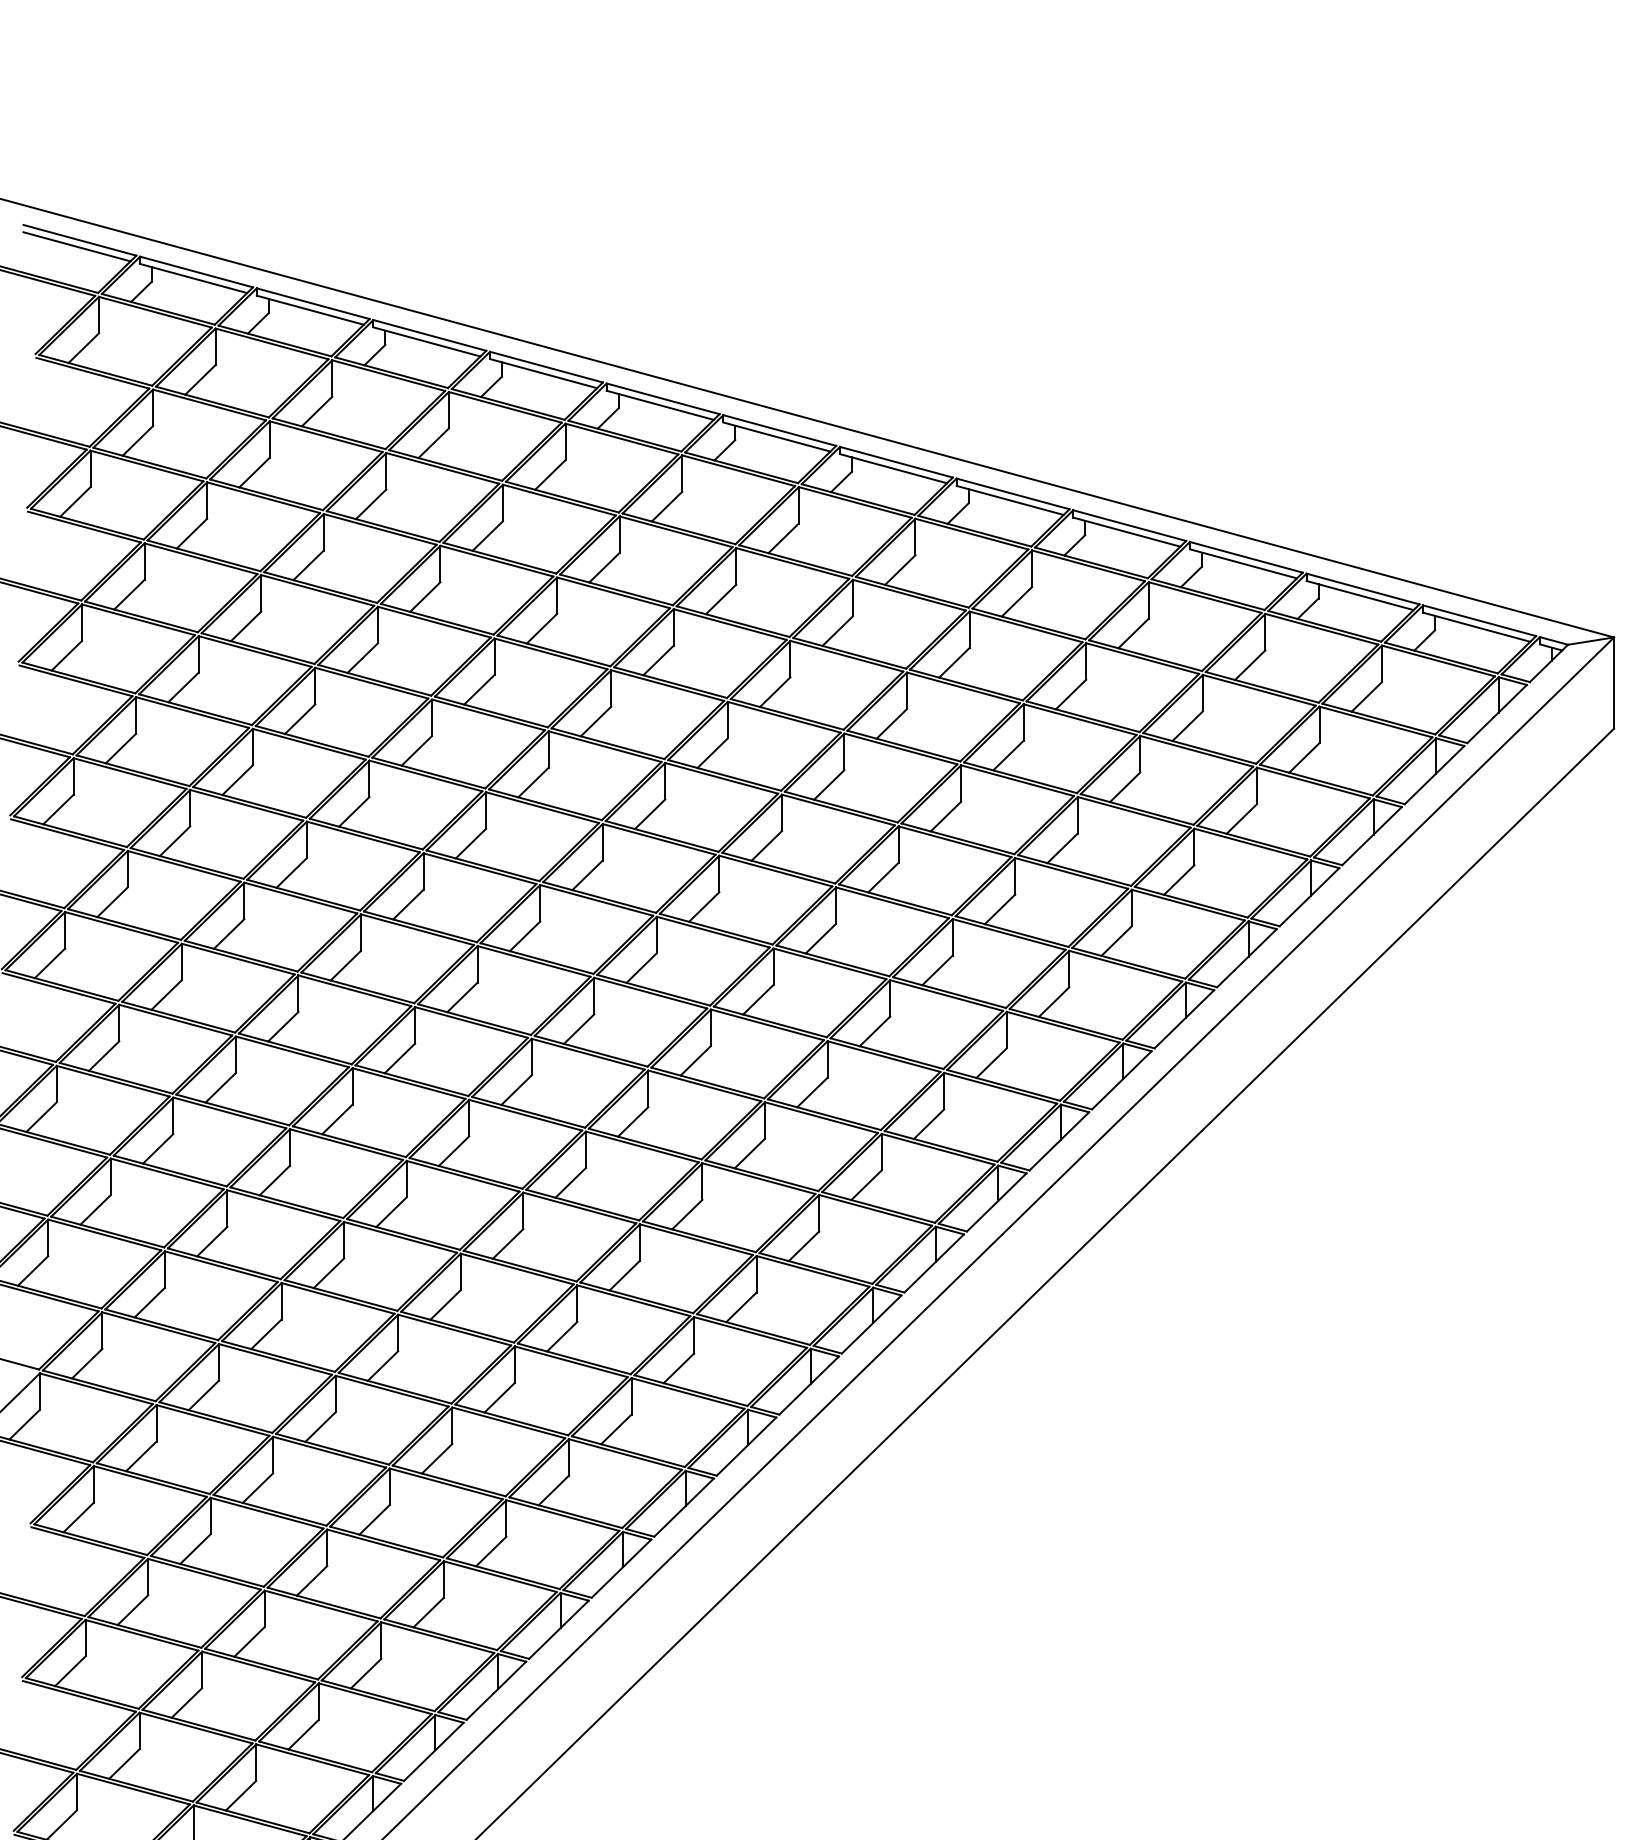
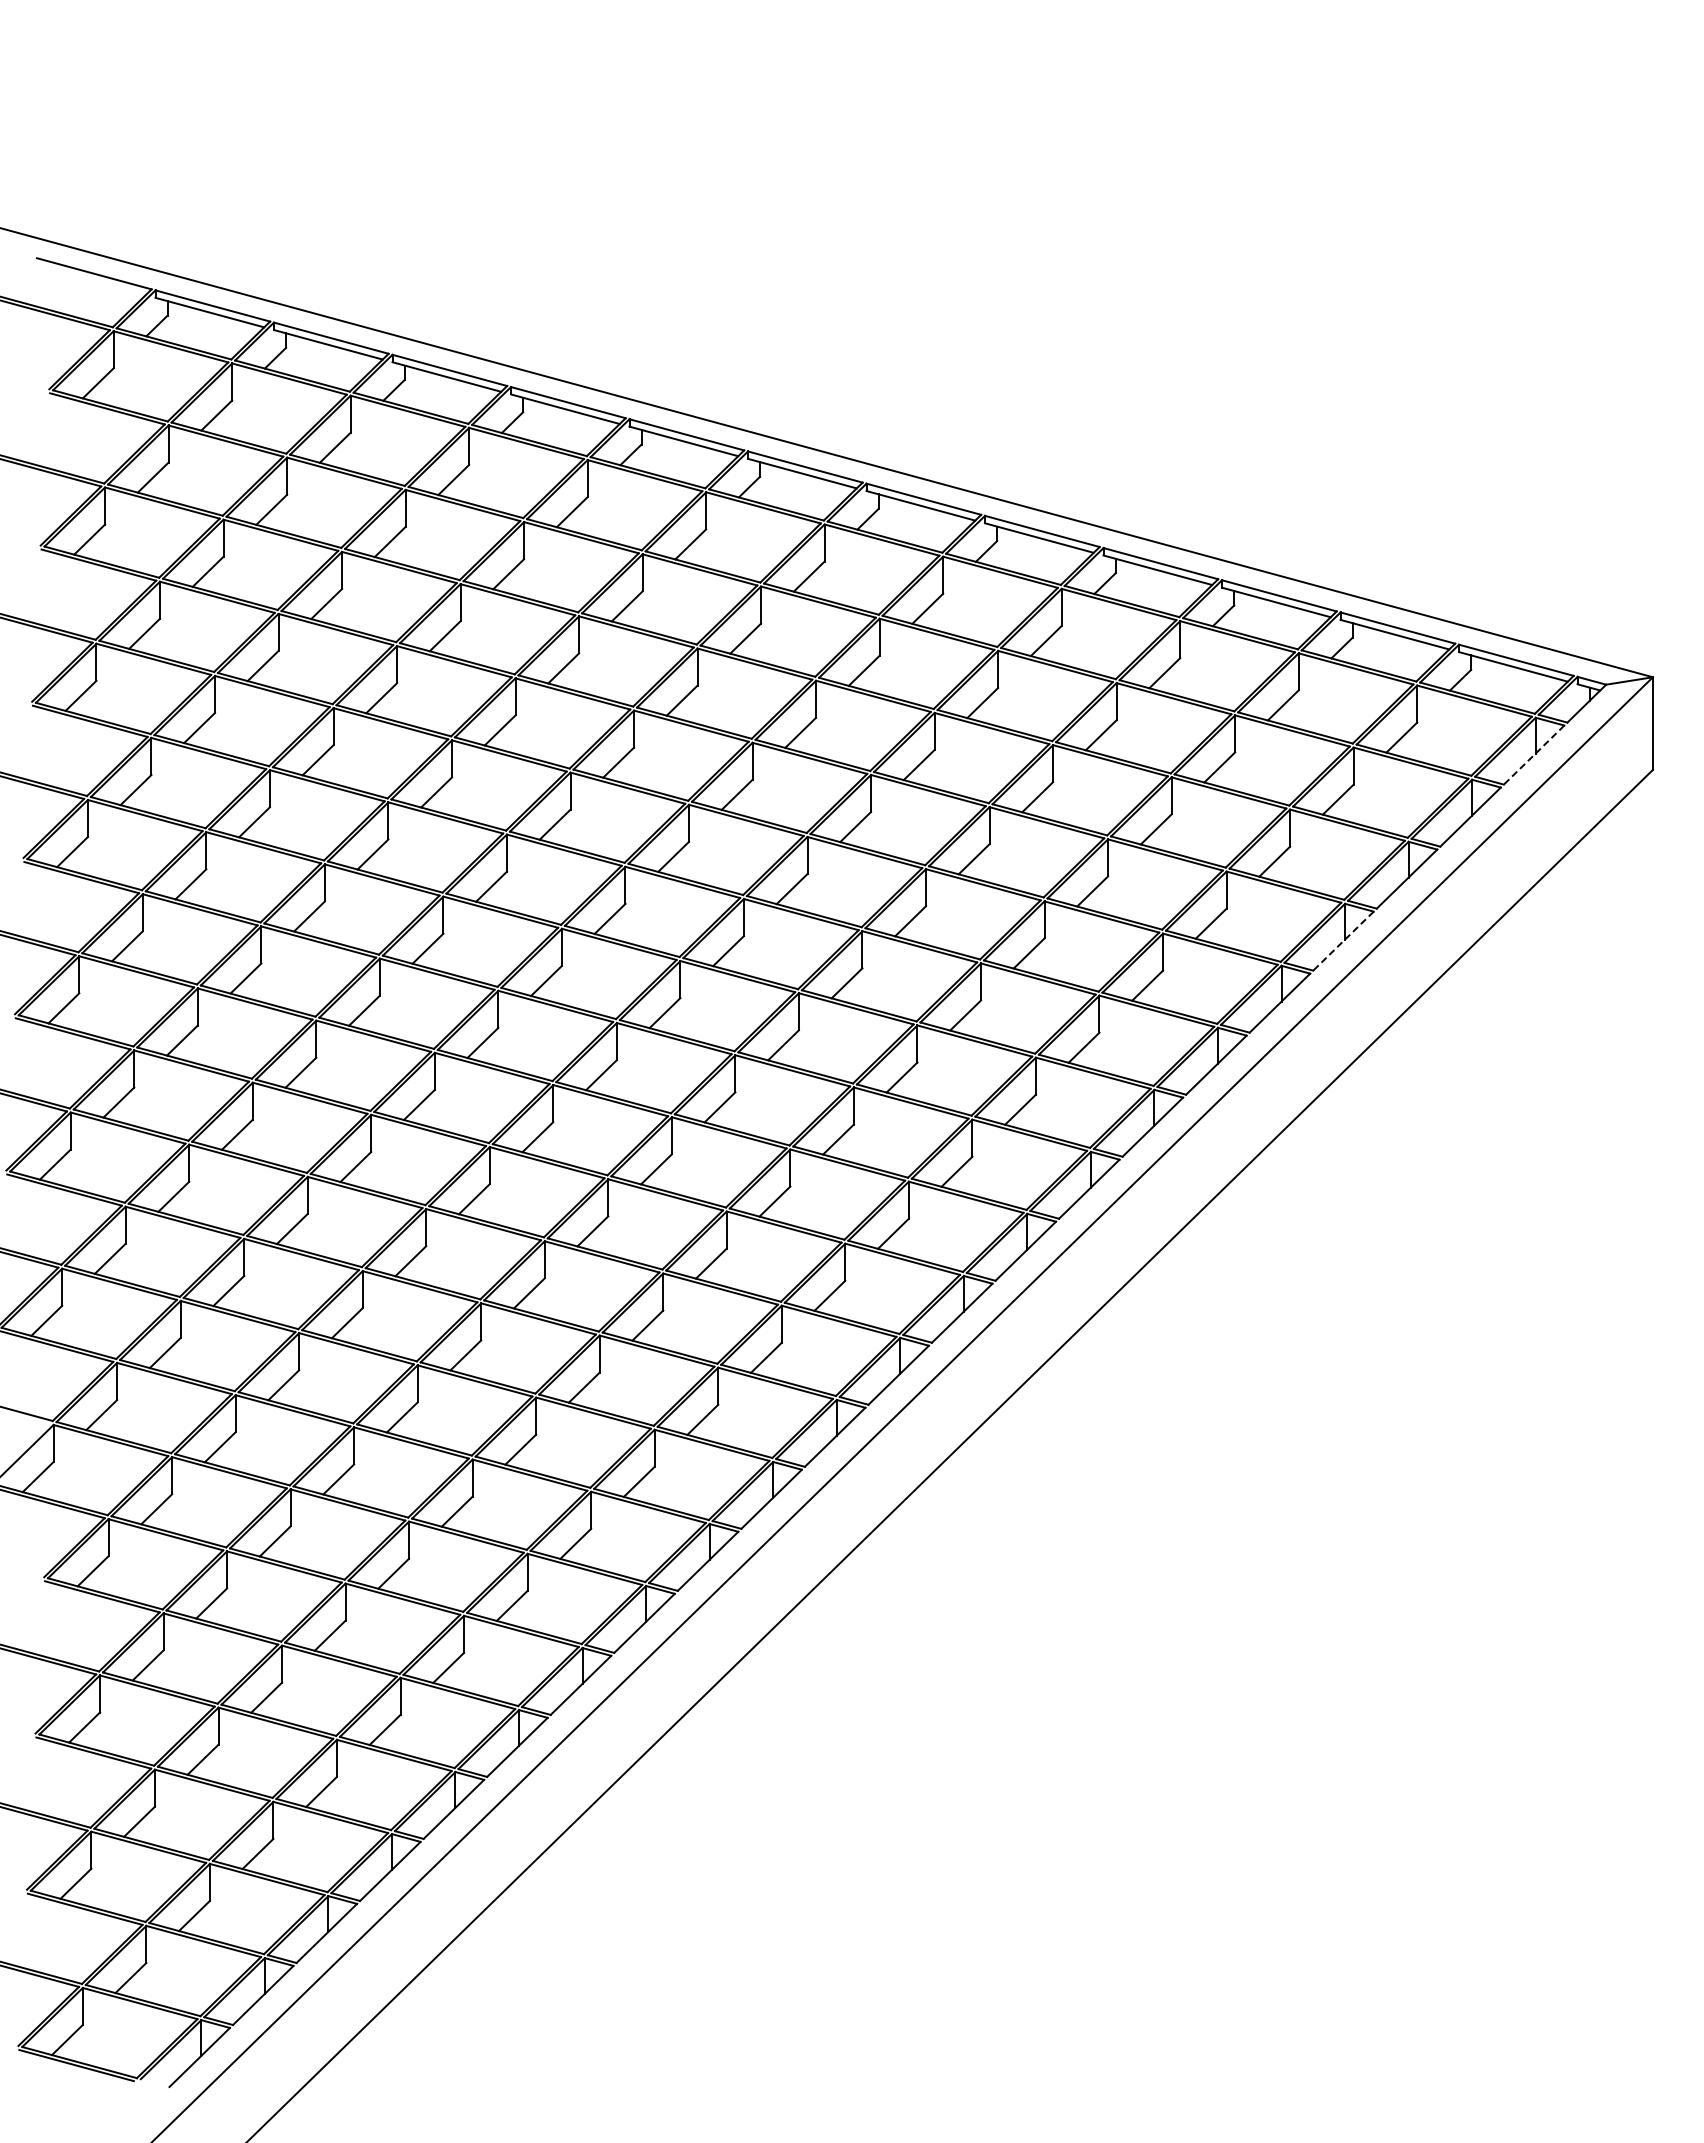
line: (77, 246) -> (91, 280), removed
line: (1496, 714) -> (1533, 755), solid -> dashed
line: (1309, 897) -> (1343, 941), solid -> dashed

